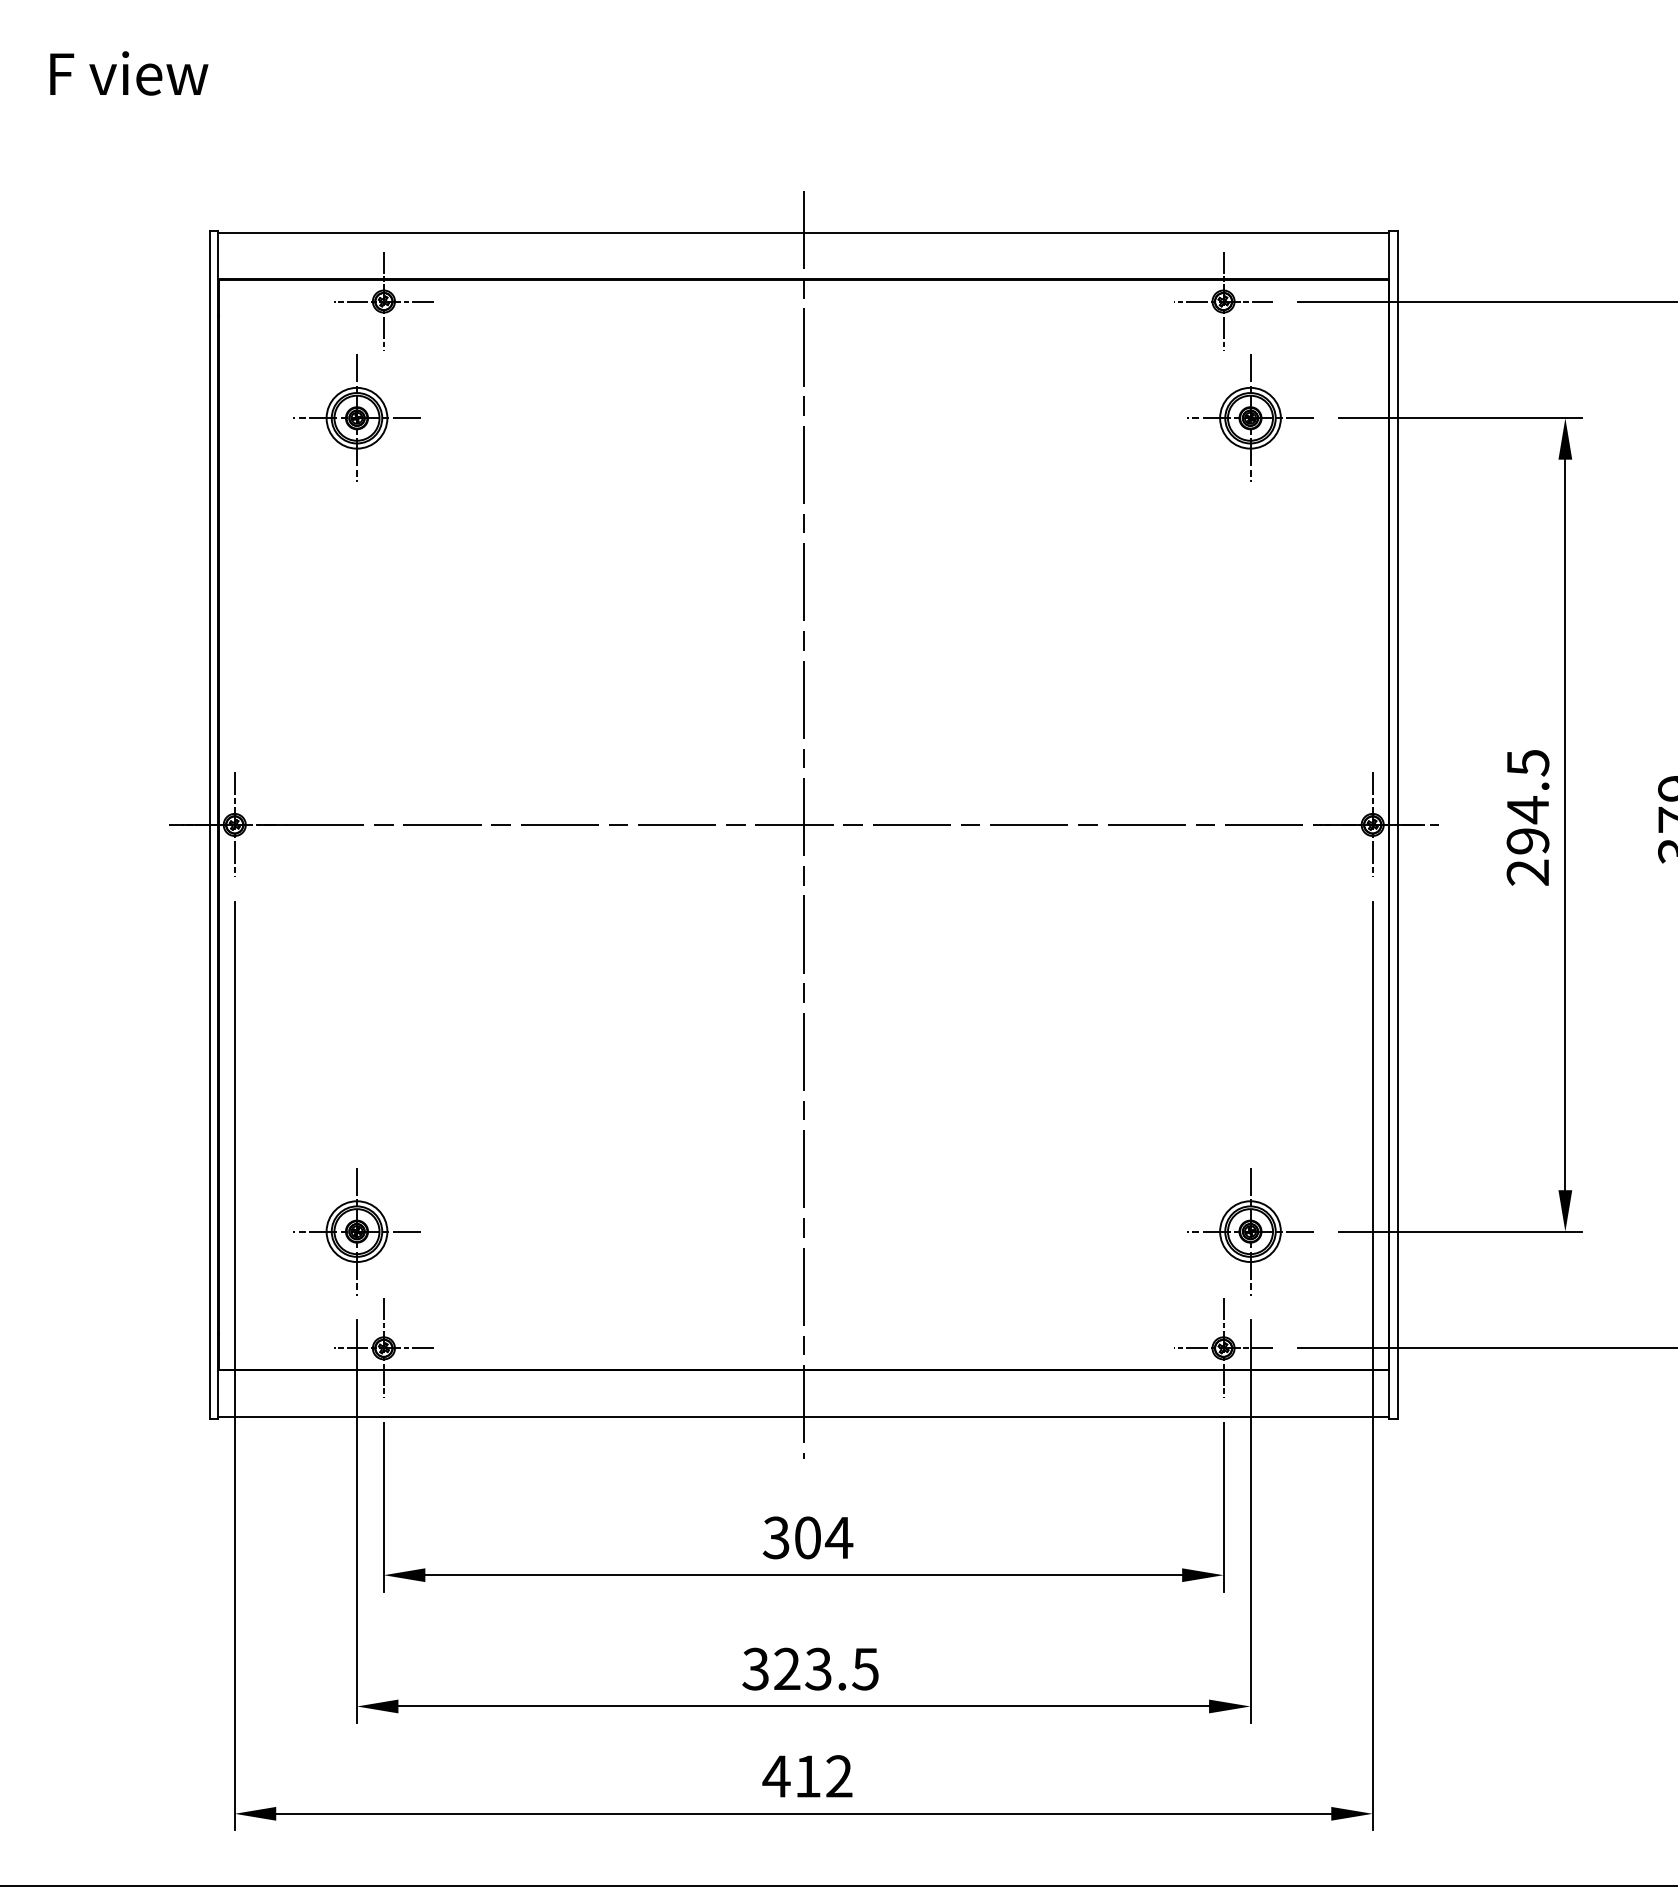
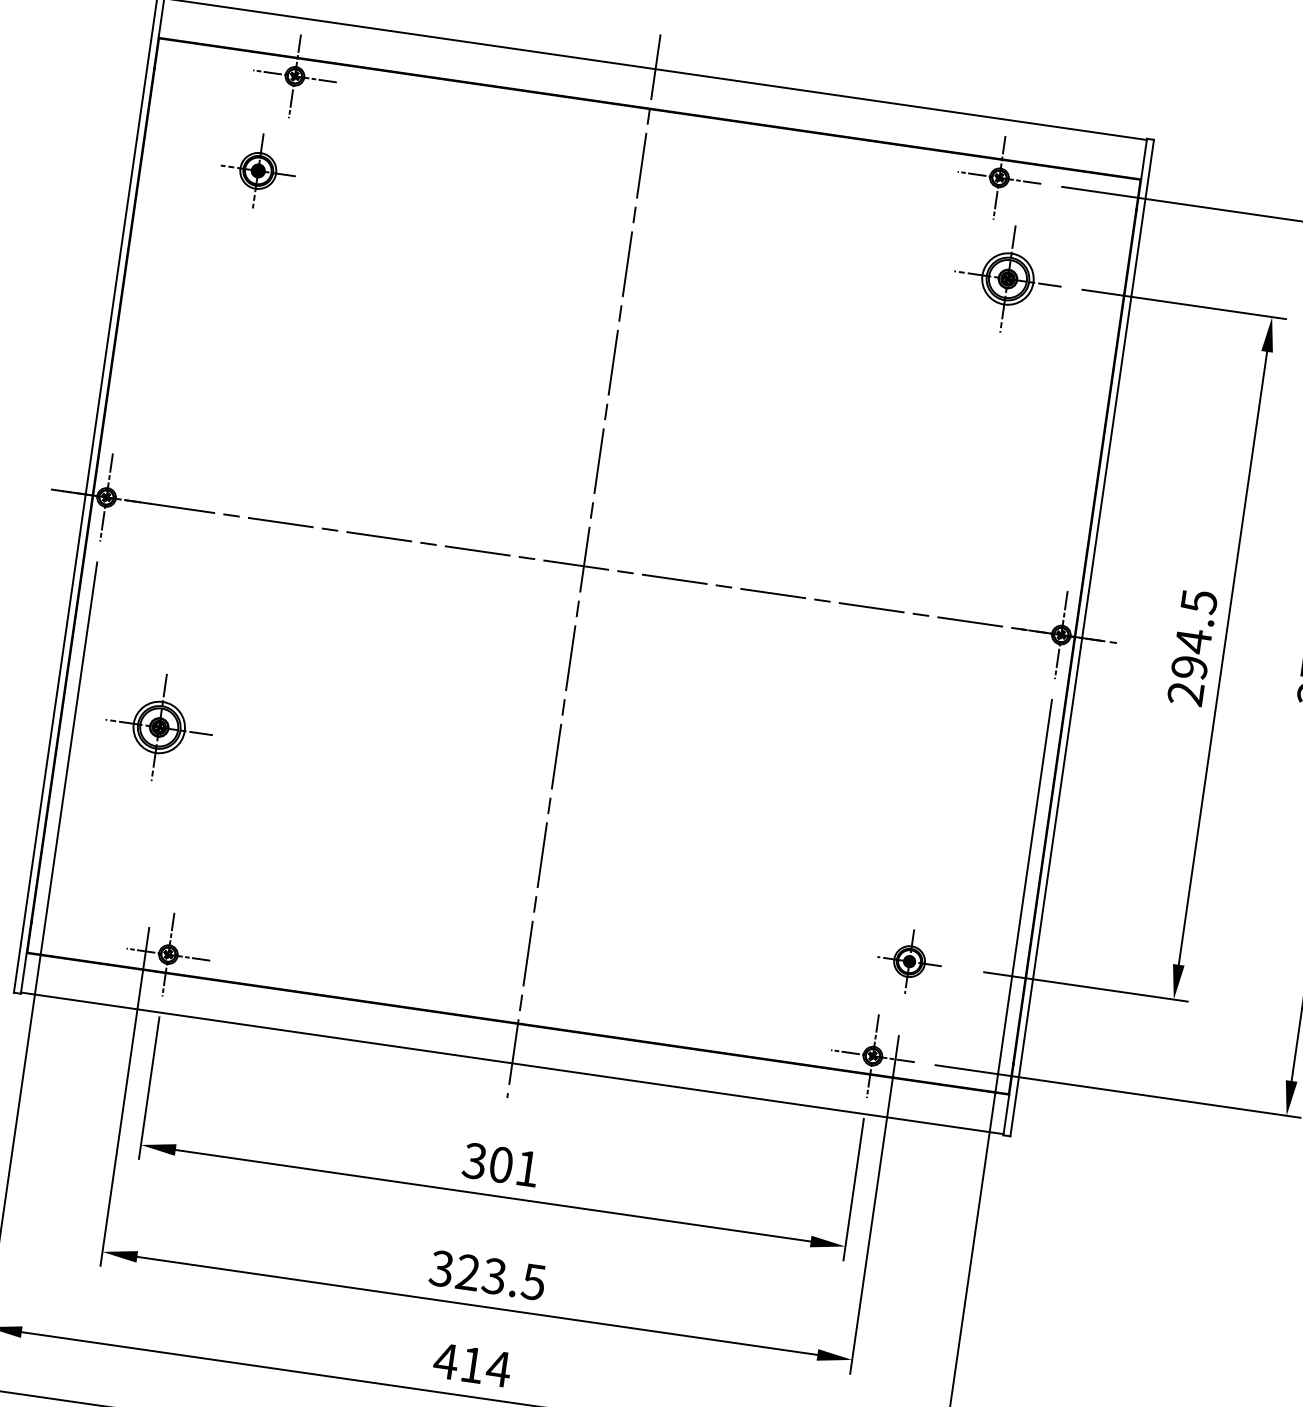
part: (356, 417) -> (257, 170), size x0.7
part: (356, 1231) -> (158, 727), moved
part: (1250, 1231) -> (909, 961), size x0.6
text: (838, 1537) -> (526, 1168), 304 -> 301
text: (839, 1776) -> (498, 1368), 412 -> 414

